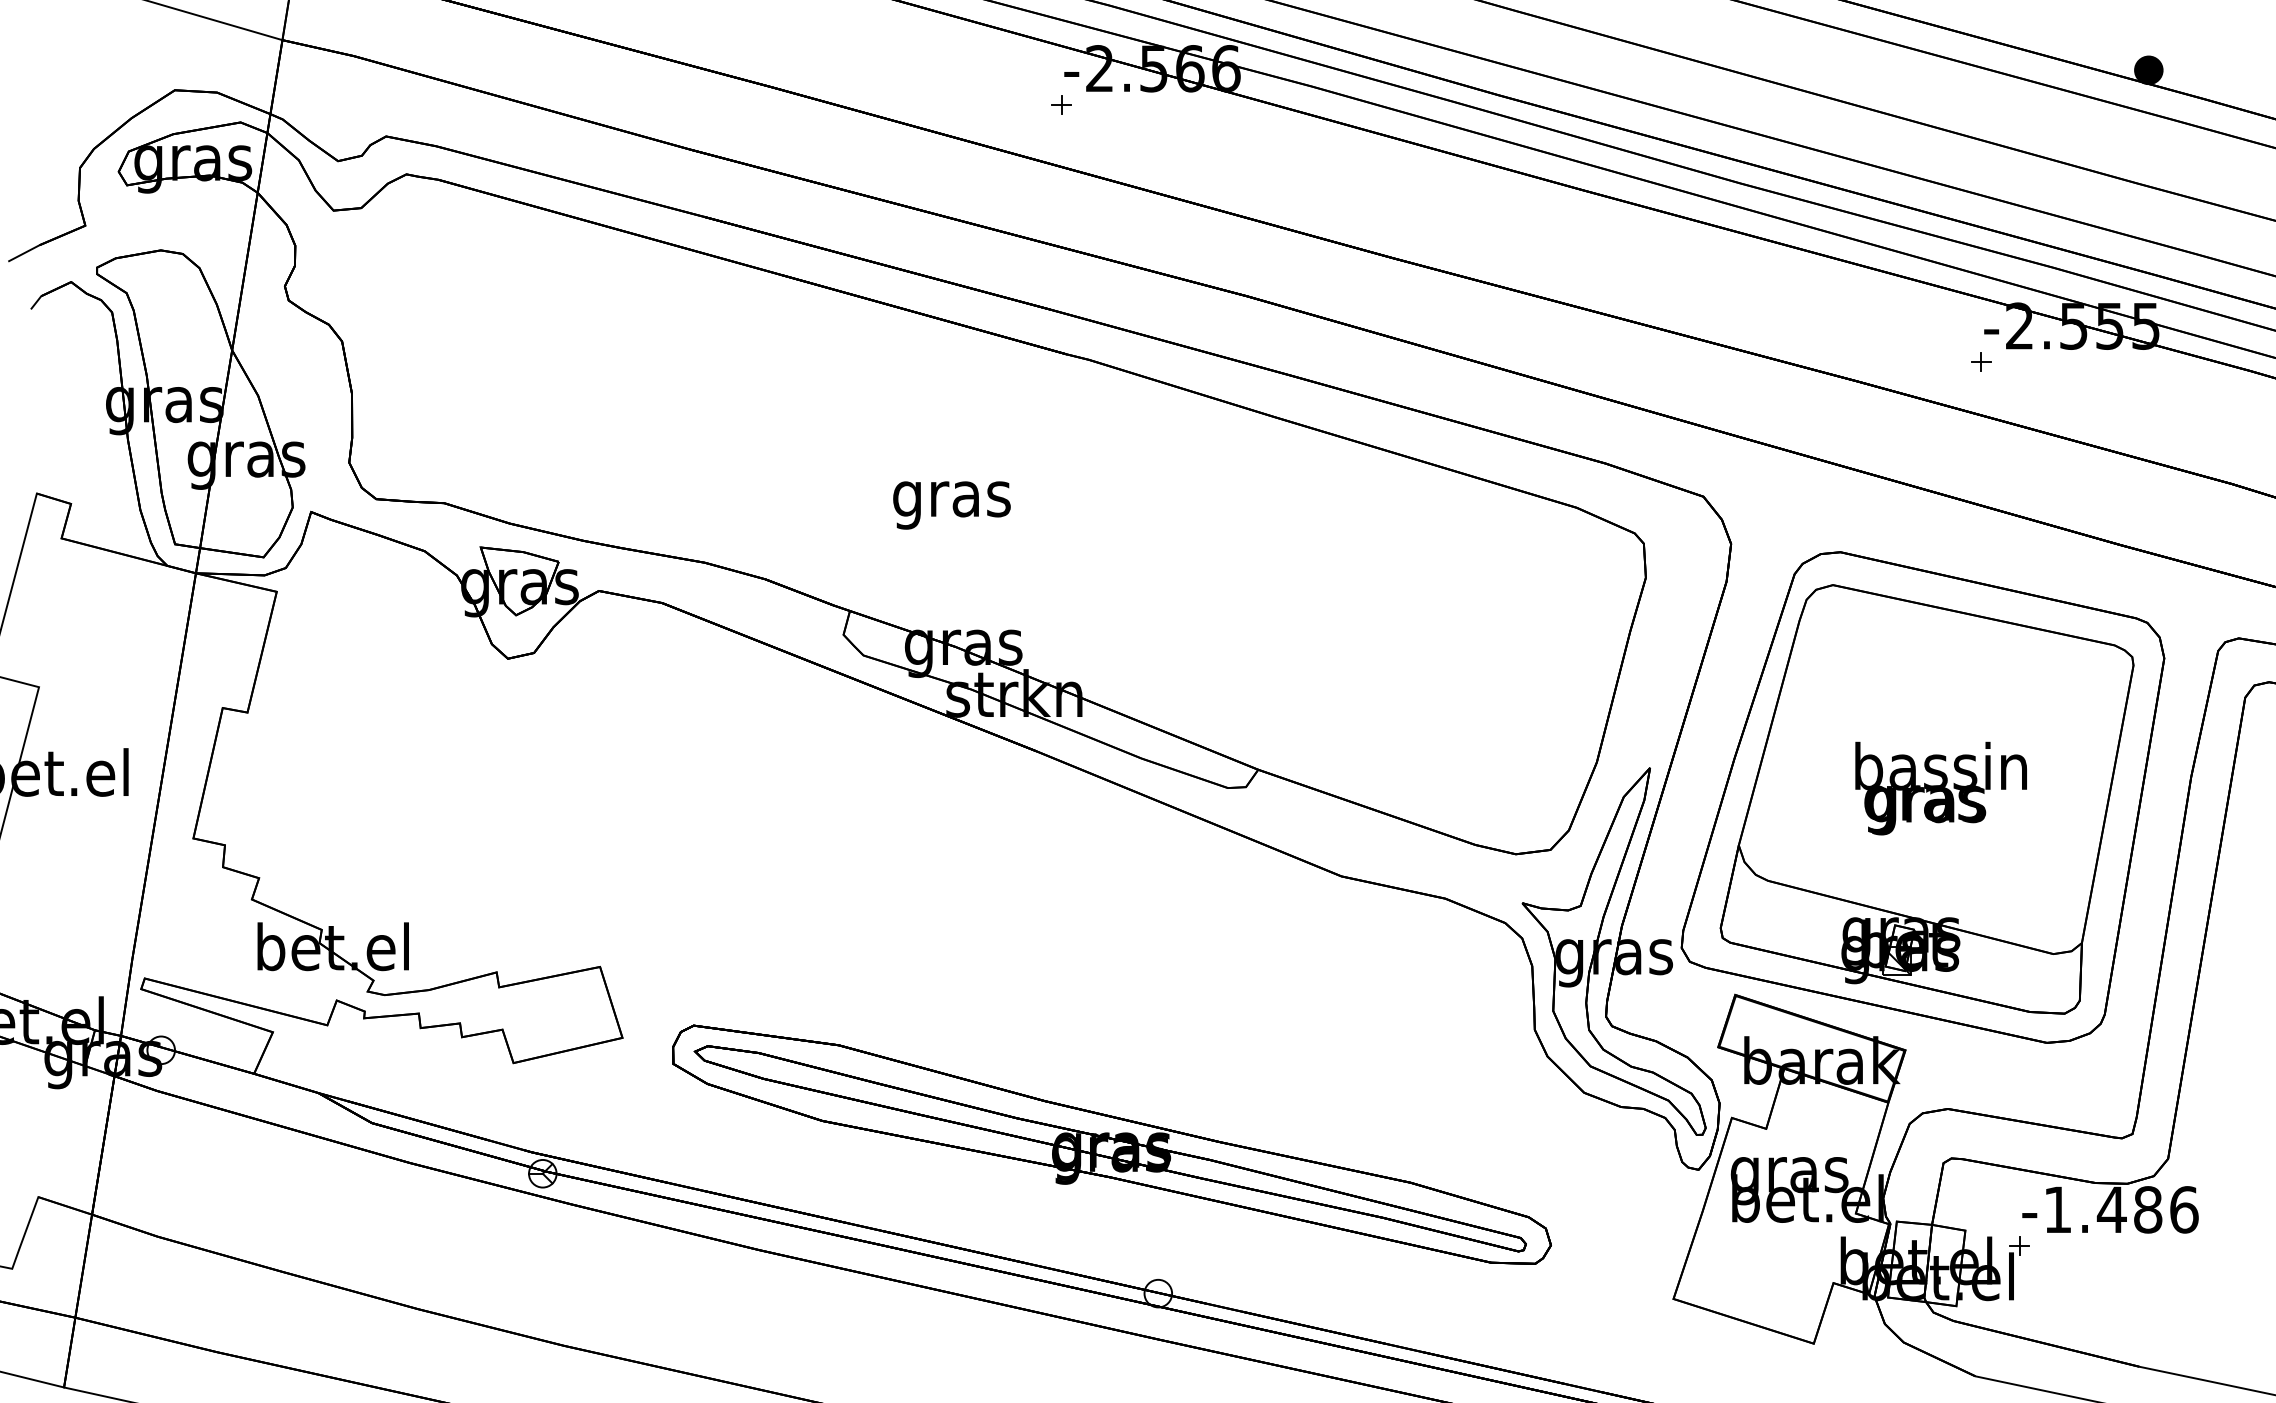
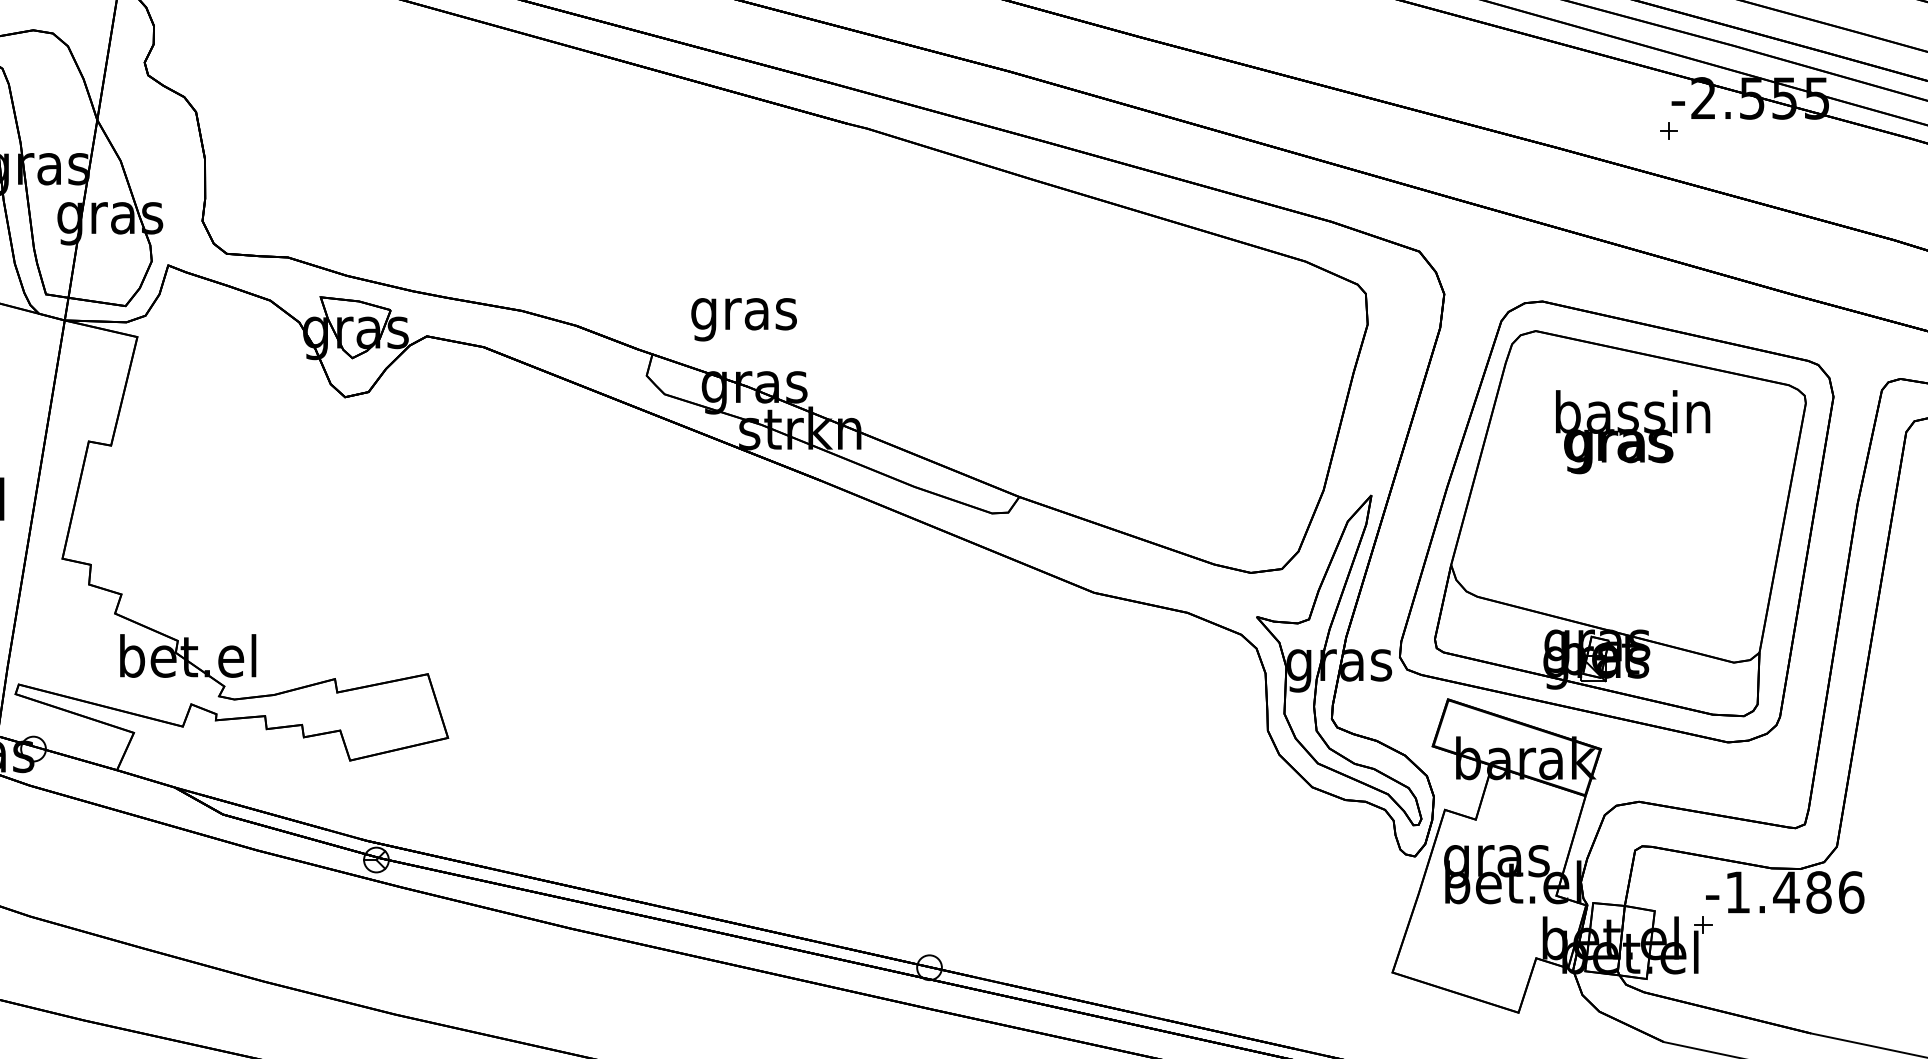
text: (951, 505) -> (743, 319), moved
text: (1940, 788) -> (1632, 432), moved
part: (1111, 1144) -> (887, 833), removed

